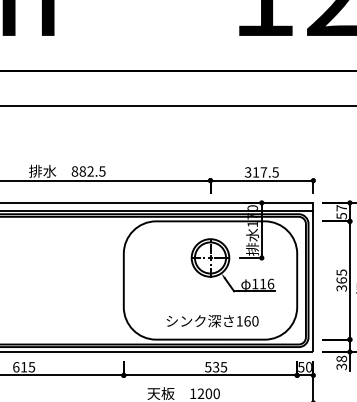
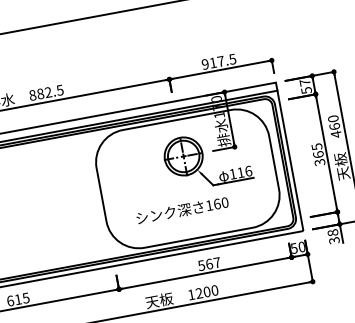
text: (247, 172) -> (204, 64), 317.5 -> 917.5
text: (212, 321) -> (182, 210), moved
text: (219, 367) -> (212, 263), 535 -> 567

